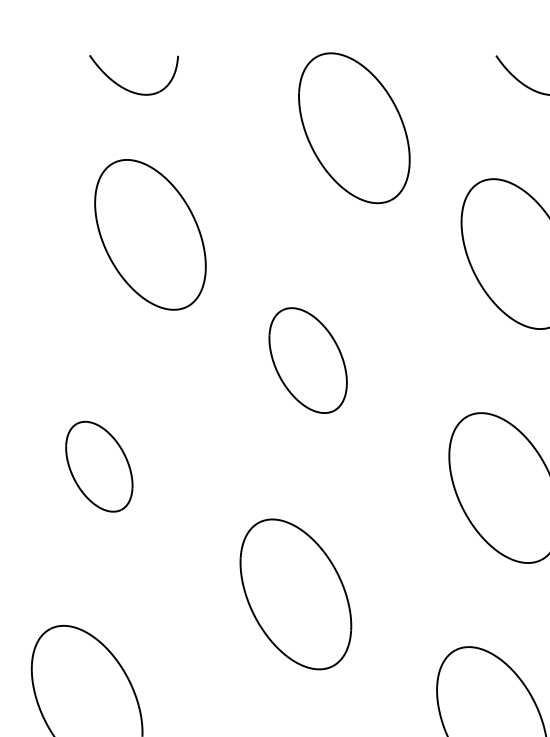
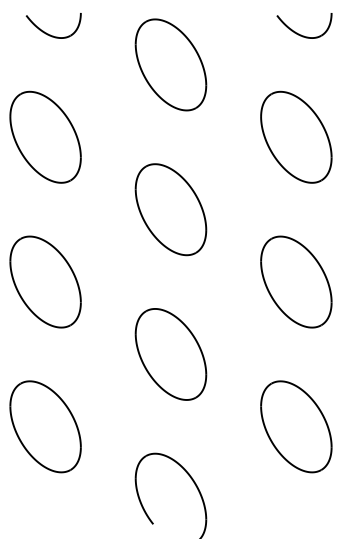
part: (124, 86) -> (48, 33), moved
part: (353, 127) -> (170, 64), moved
part: (150, 233) -> (45, 136), moved
part: (307, 360) -> (170, 209), size x1.43
part: (99, 465) -> (45, 281), size x1.67

